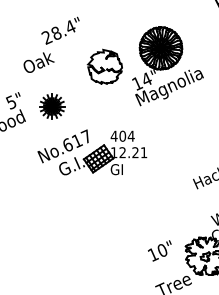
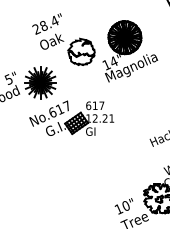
text: (38, 62) -> (51, 41), moved
part: (52, 106) -> (40, 82), size x1.67
text: (122, 135) -> (95, 105), 404 -> 617
text: (159, 250) -> (123, 205), moved

